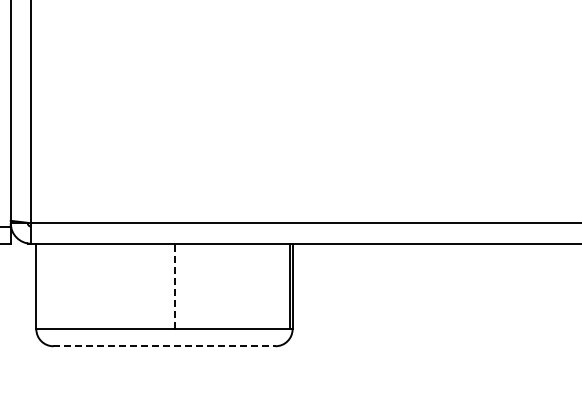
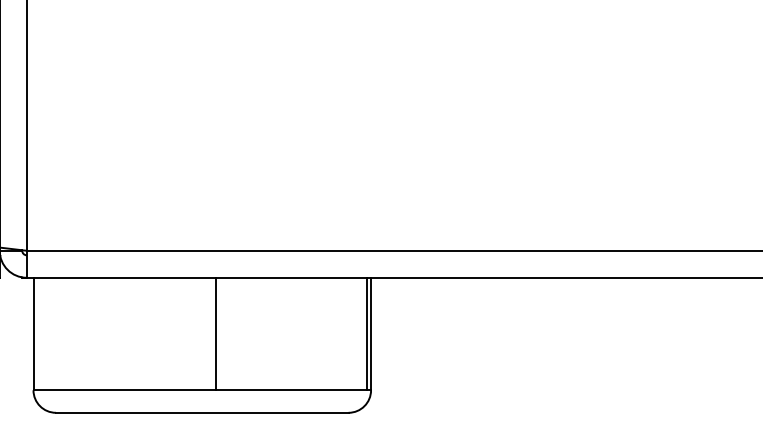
line: (174, 286) -> (215, 334), dashed -> solid
line: (164, 346) -> (202, 413), dashed -> solid

